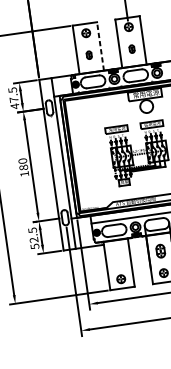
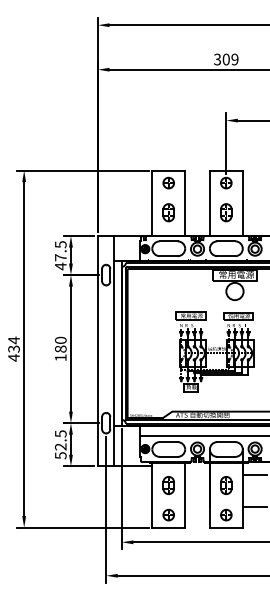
line: (100, 46) -> (185, 203), dashed -> solid
part: (132, 48) -> (226, 212), size x1.67
part: (89, 55) -> (168, 212), size x1.67
part: (117, 257) -> (168, 485), added

